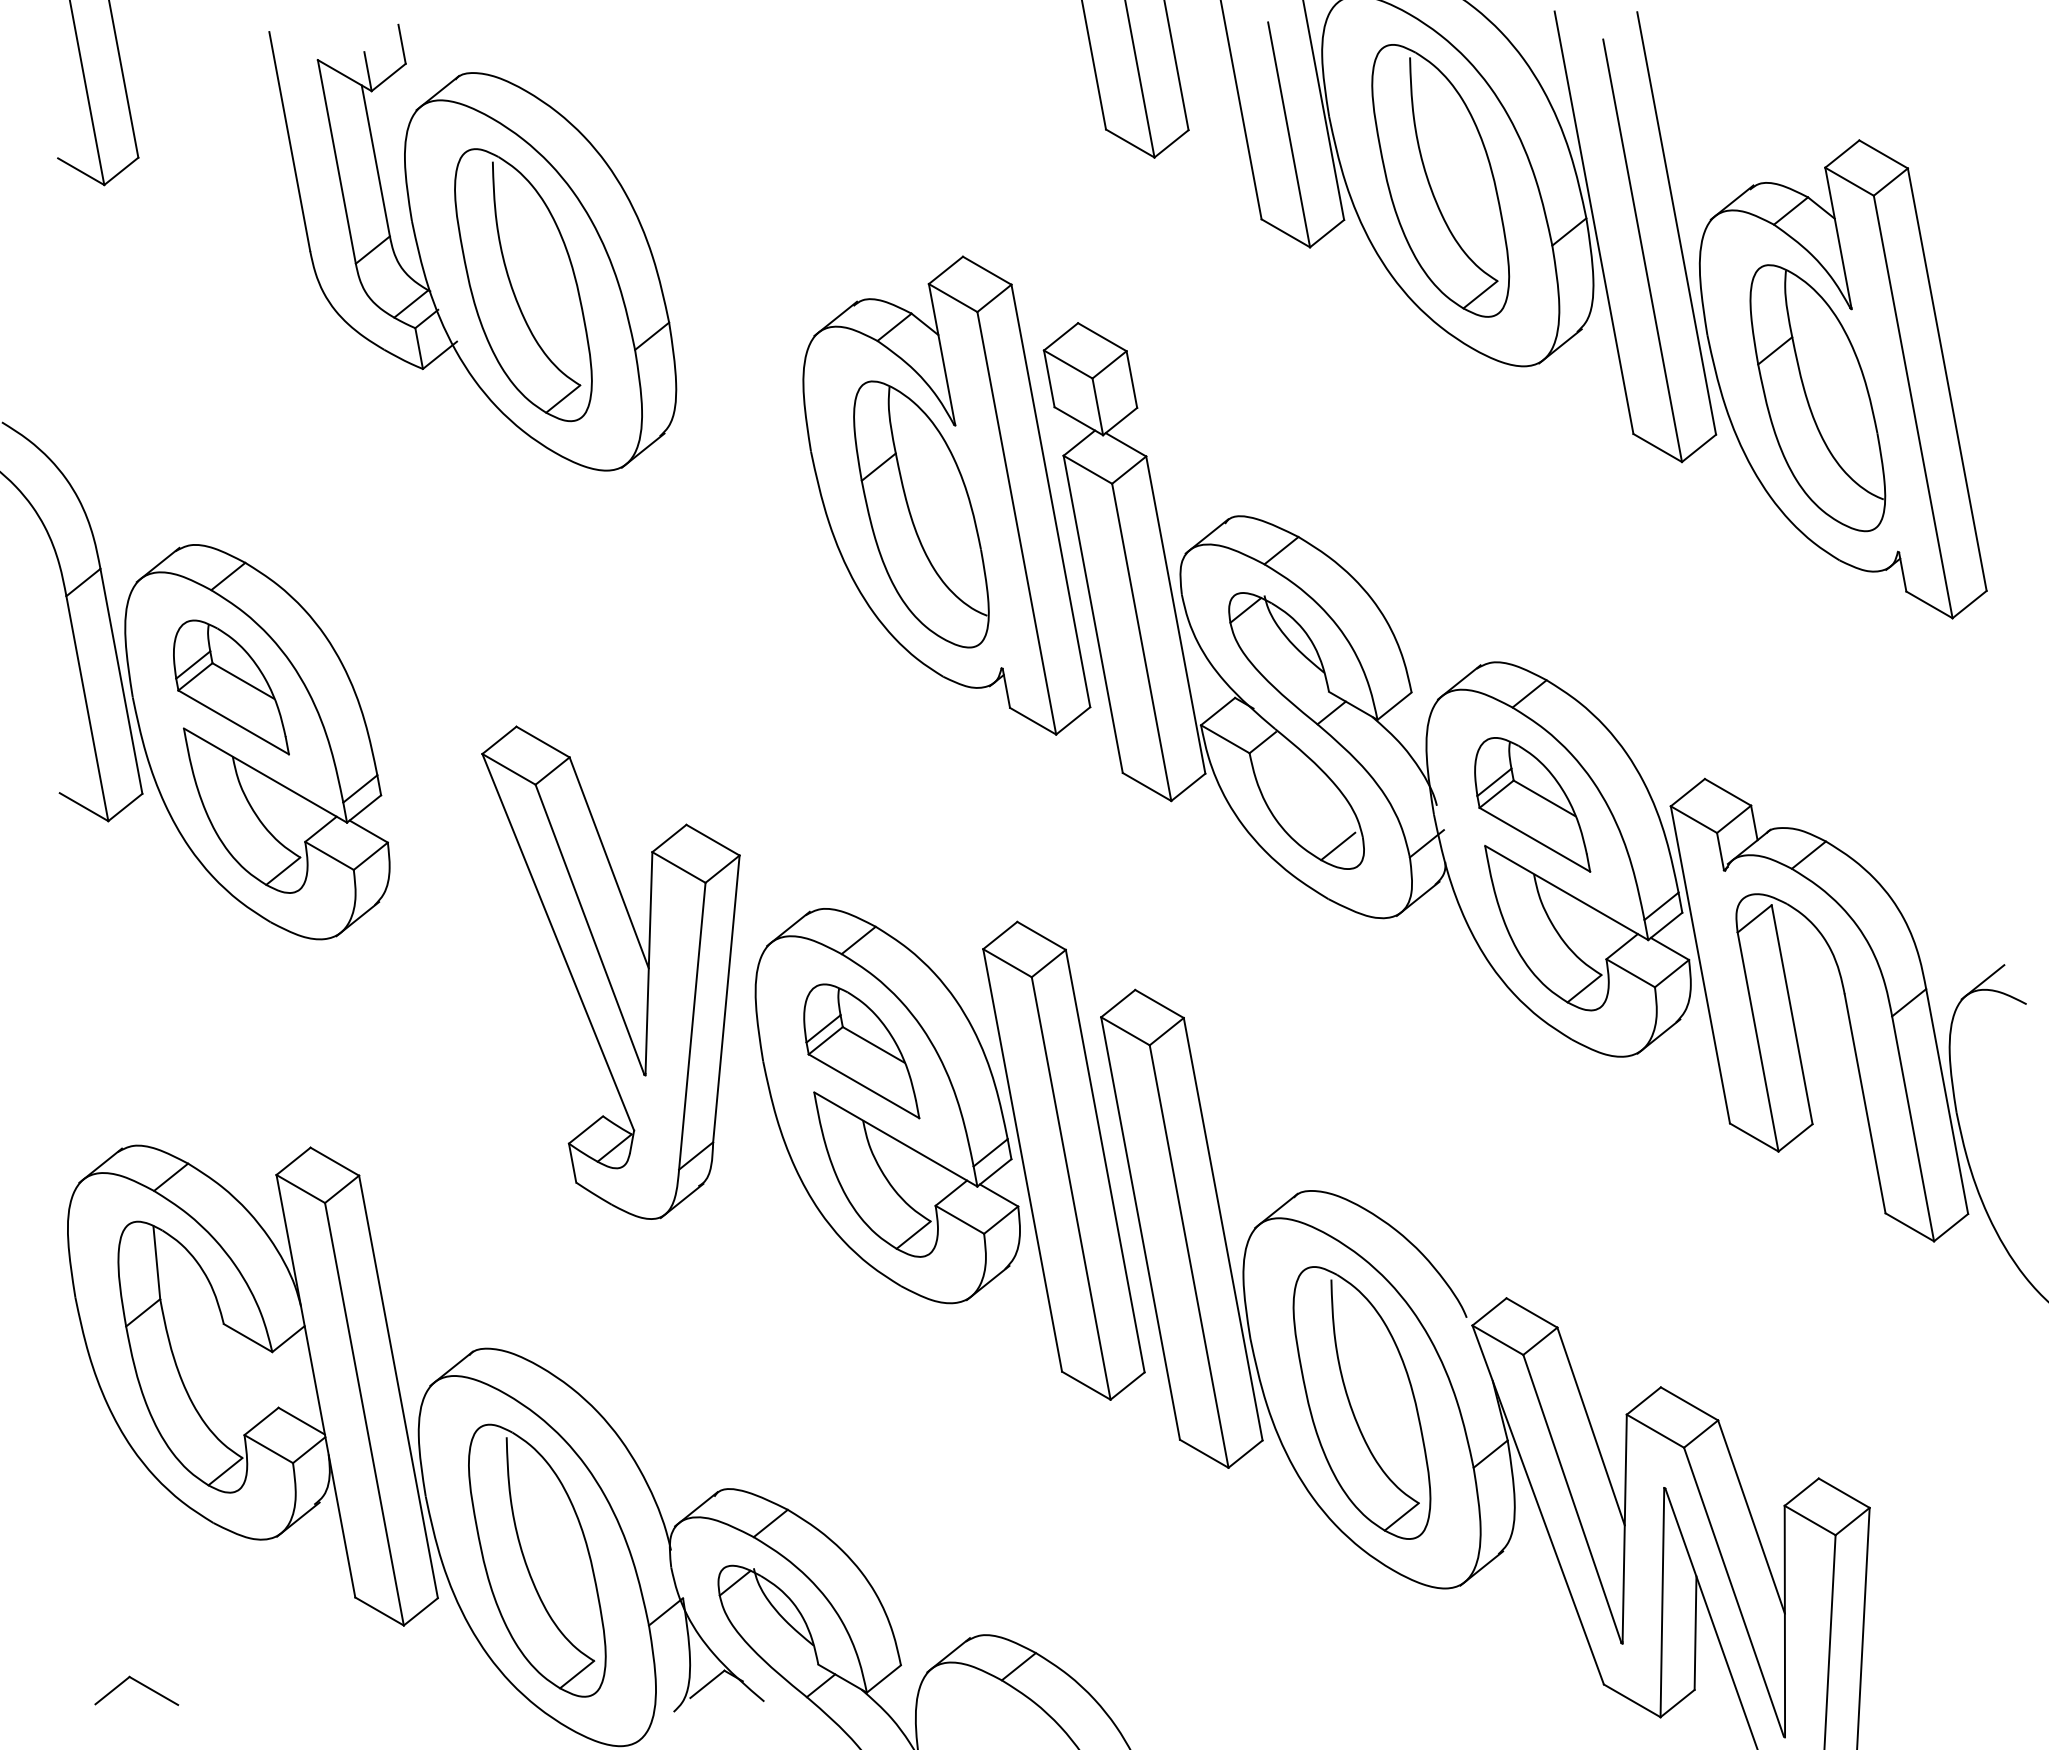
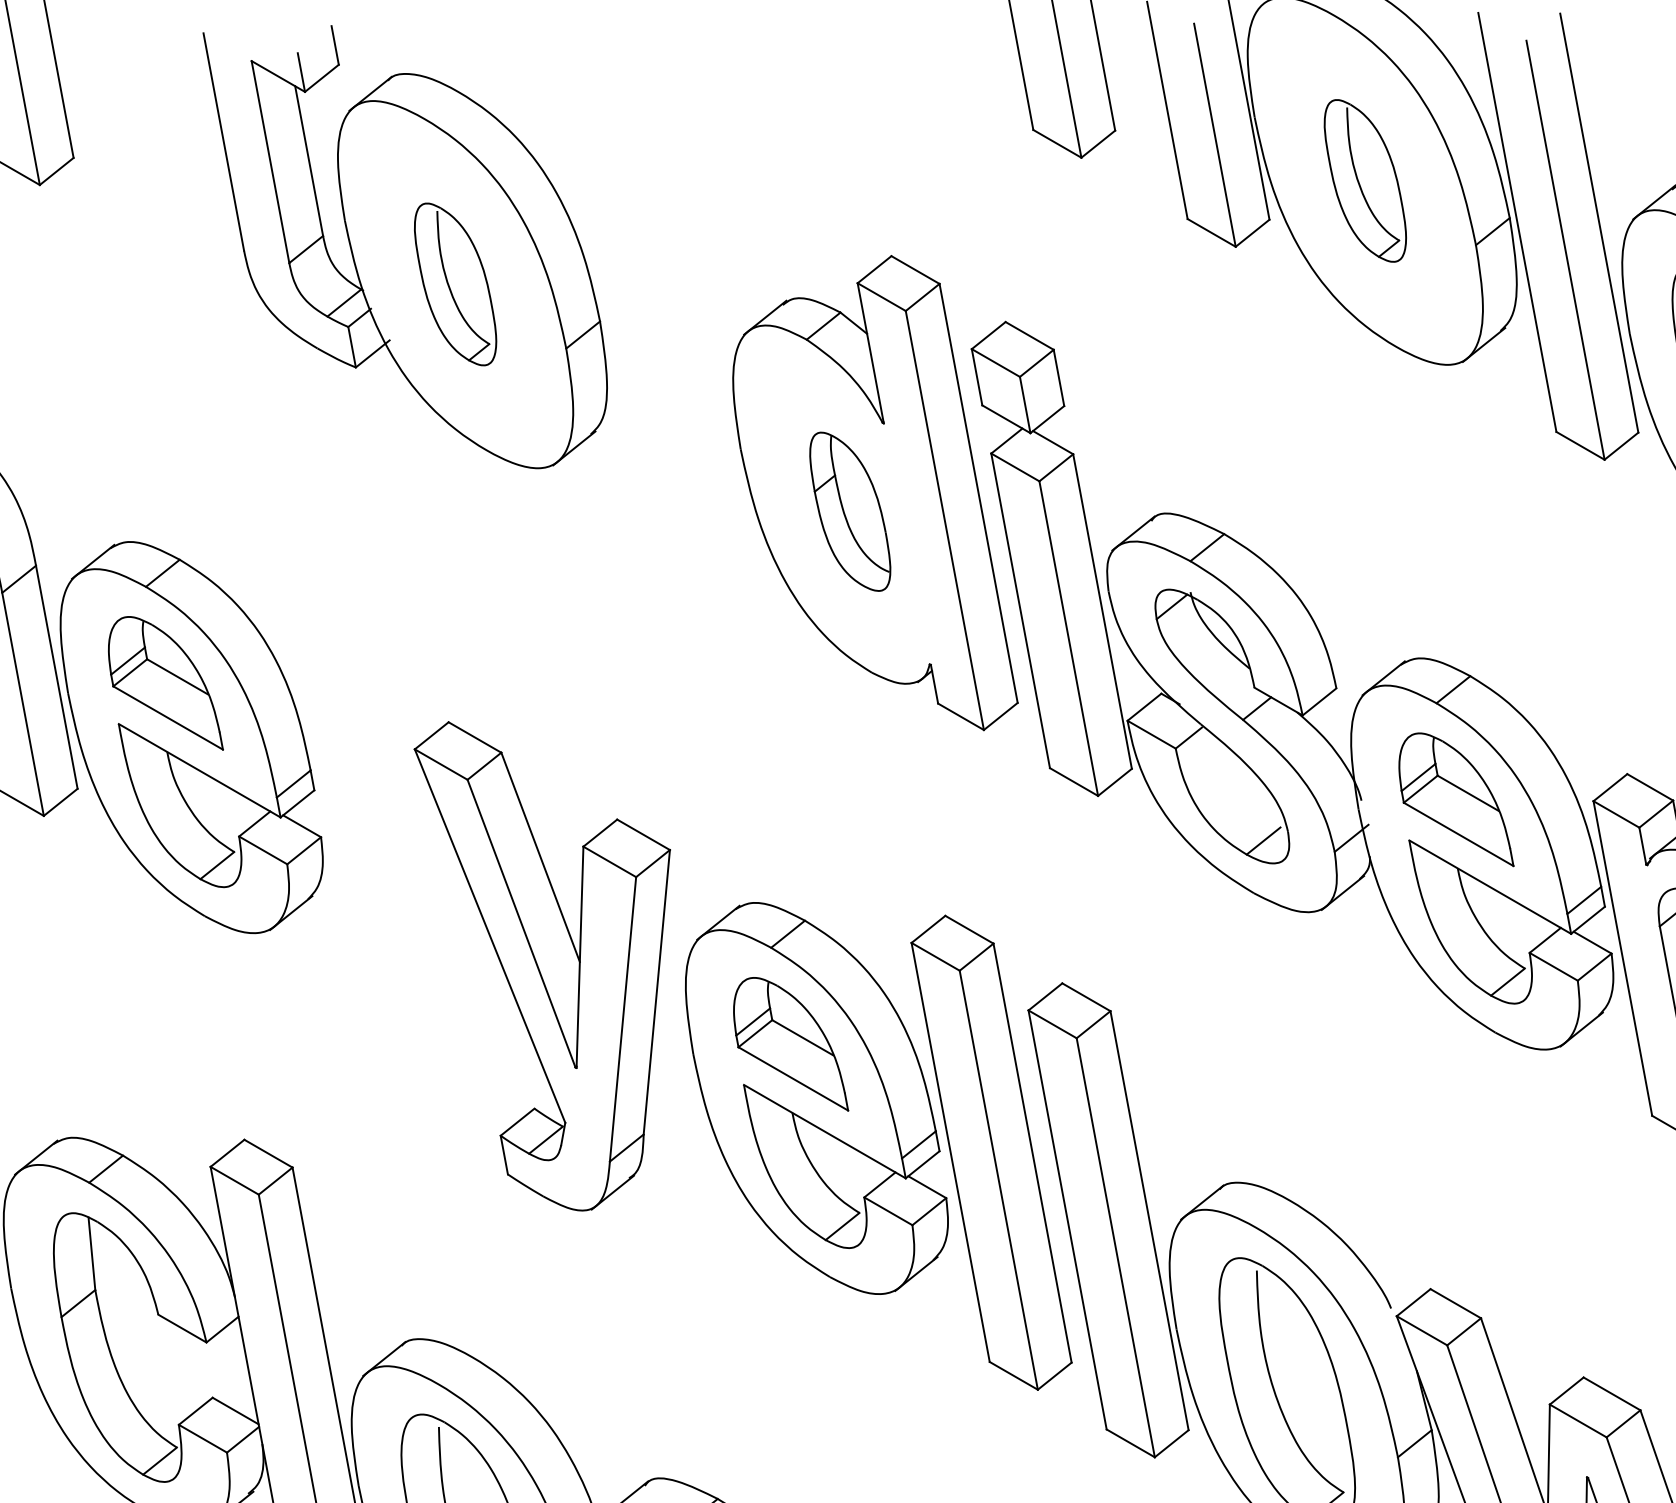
part: (1440, 180) -> (1365, 180), size x0.6
part: (523, 285) -> (455, 284), size x0.6
part: (921, 514) -> (850, 511), size x0.6

